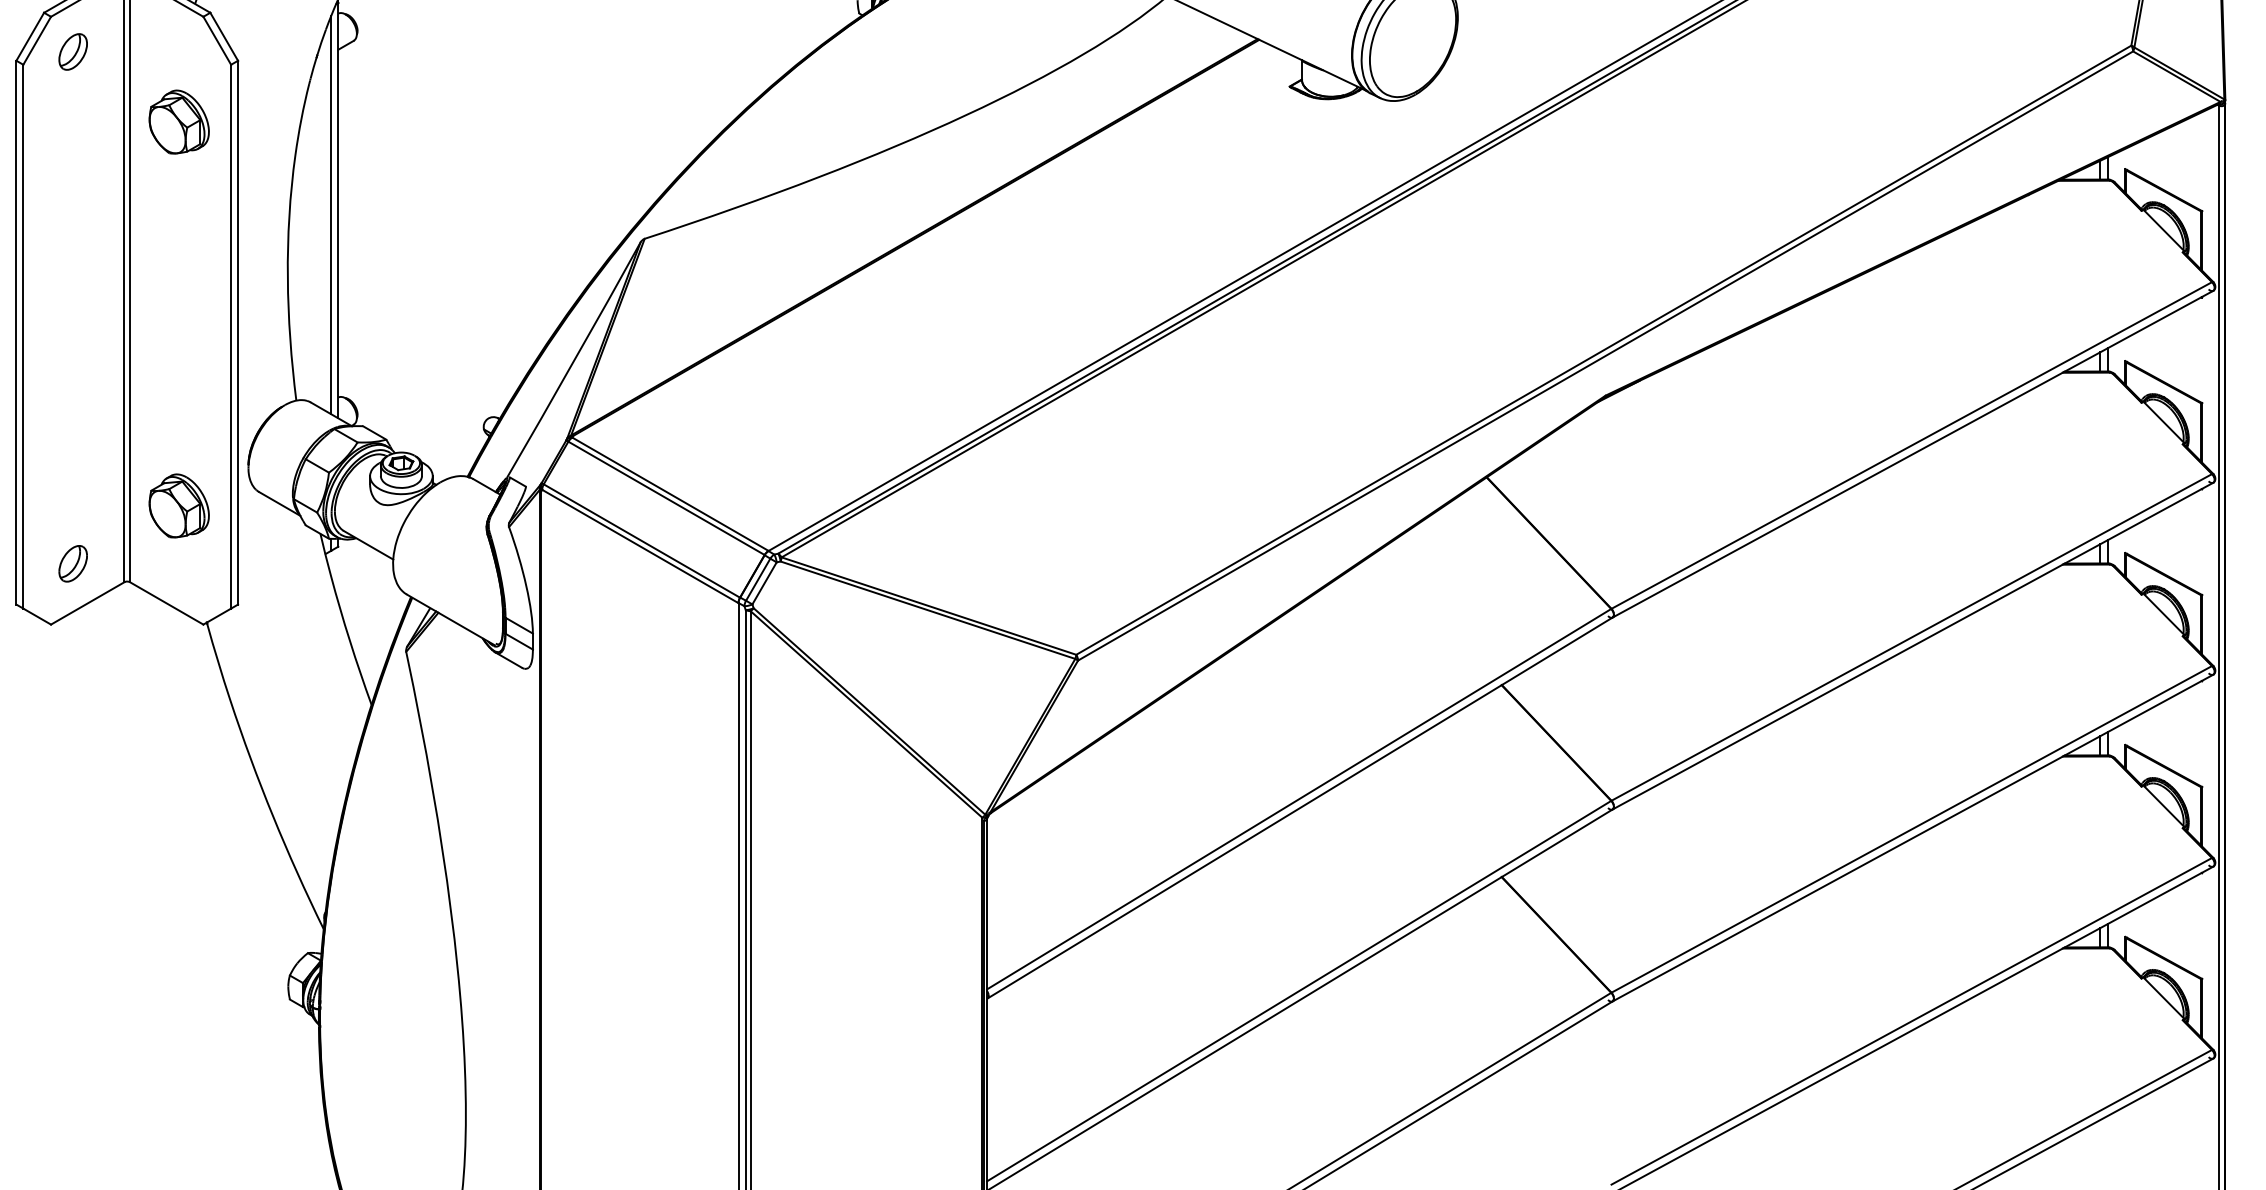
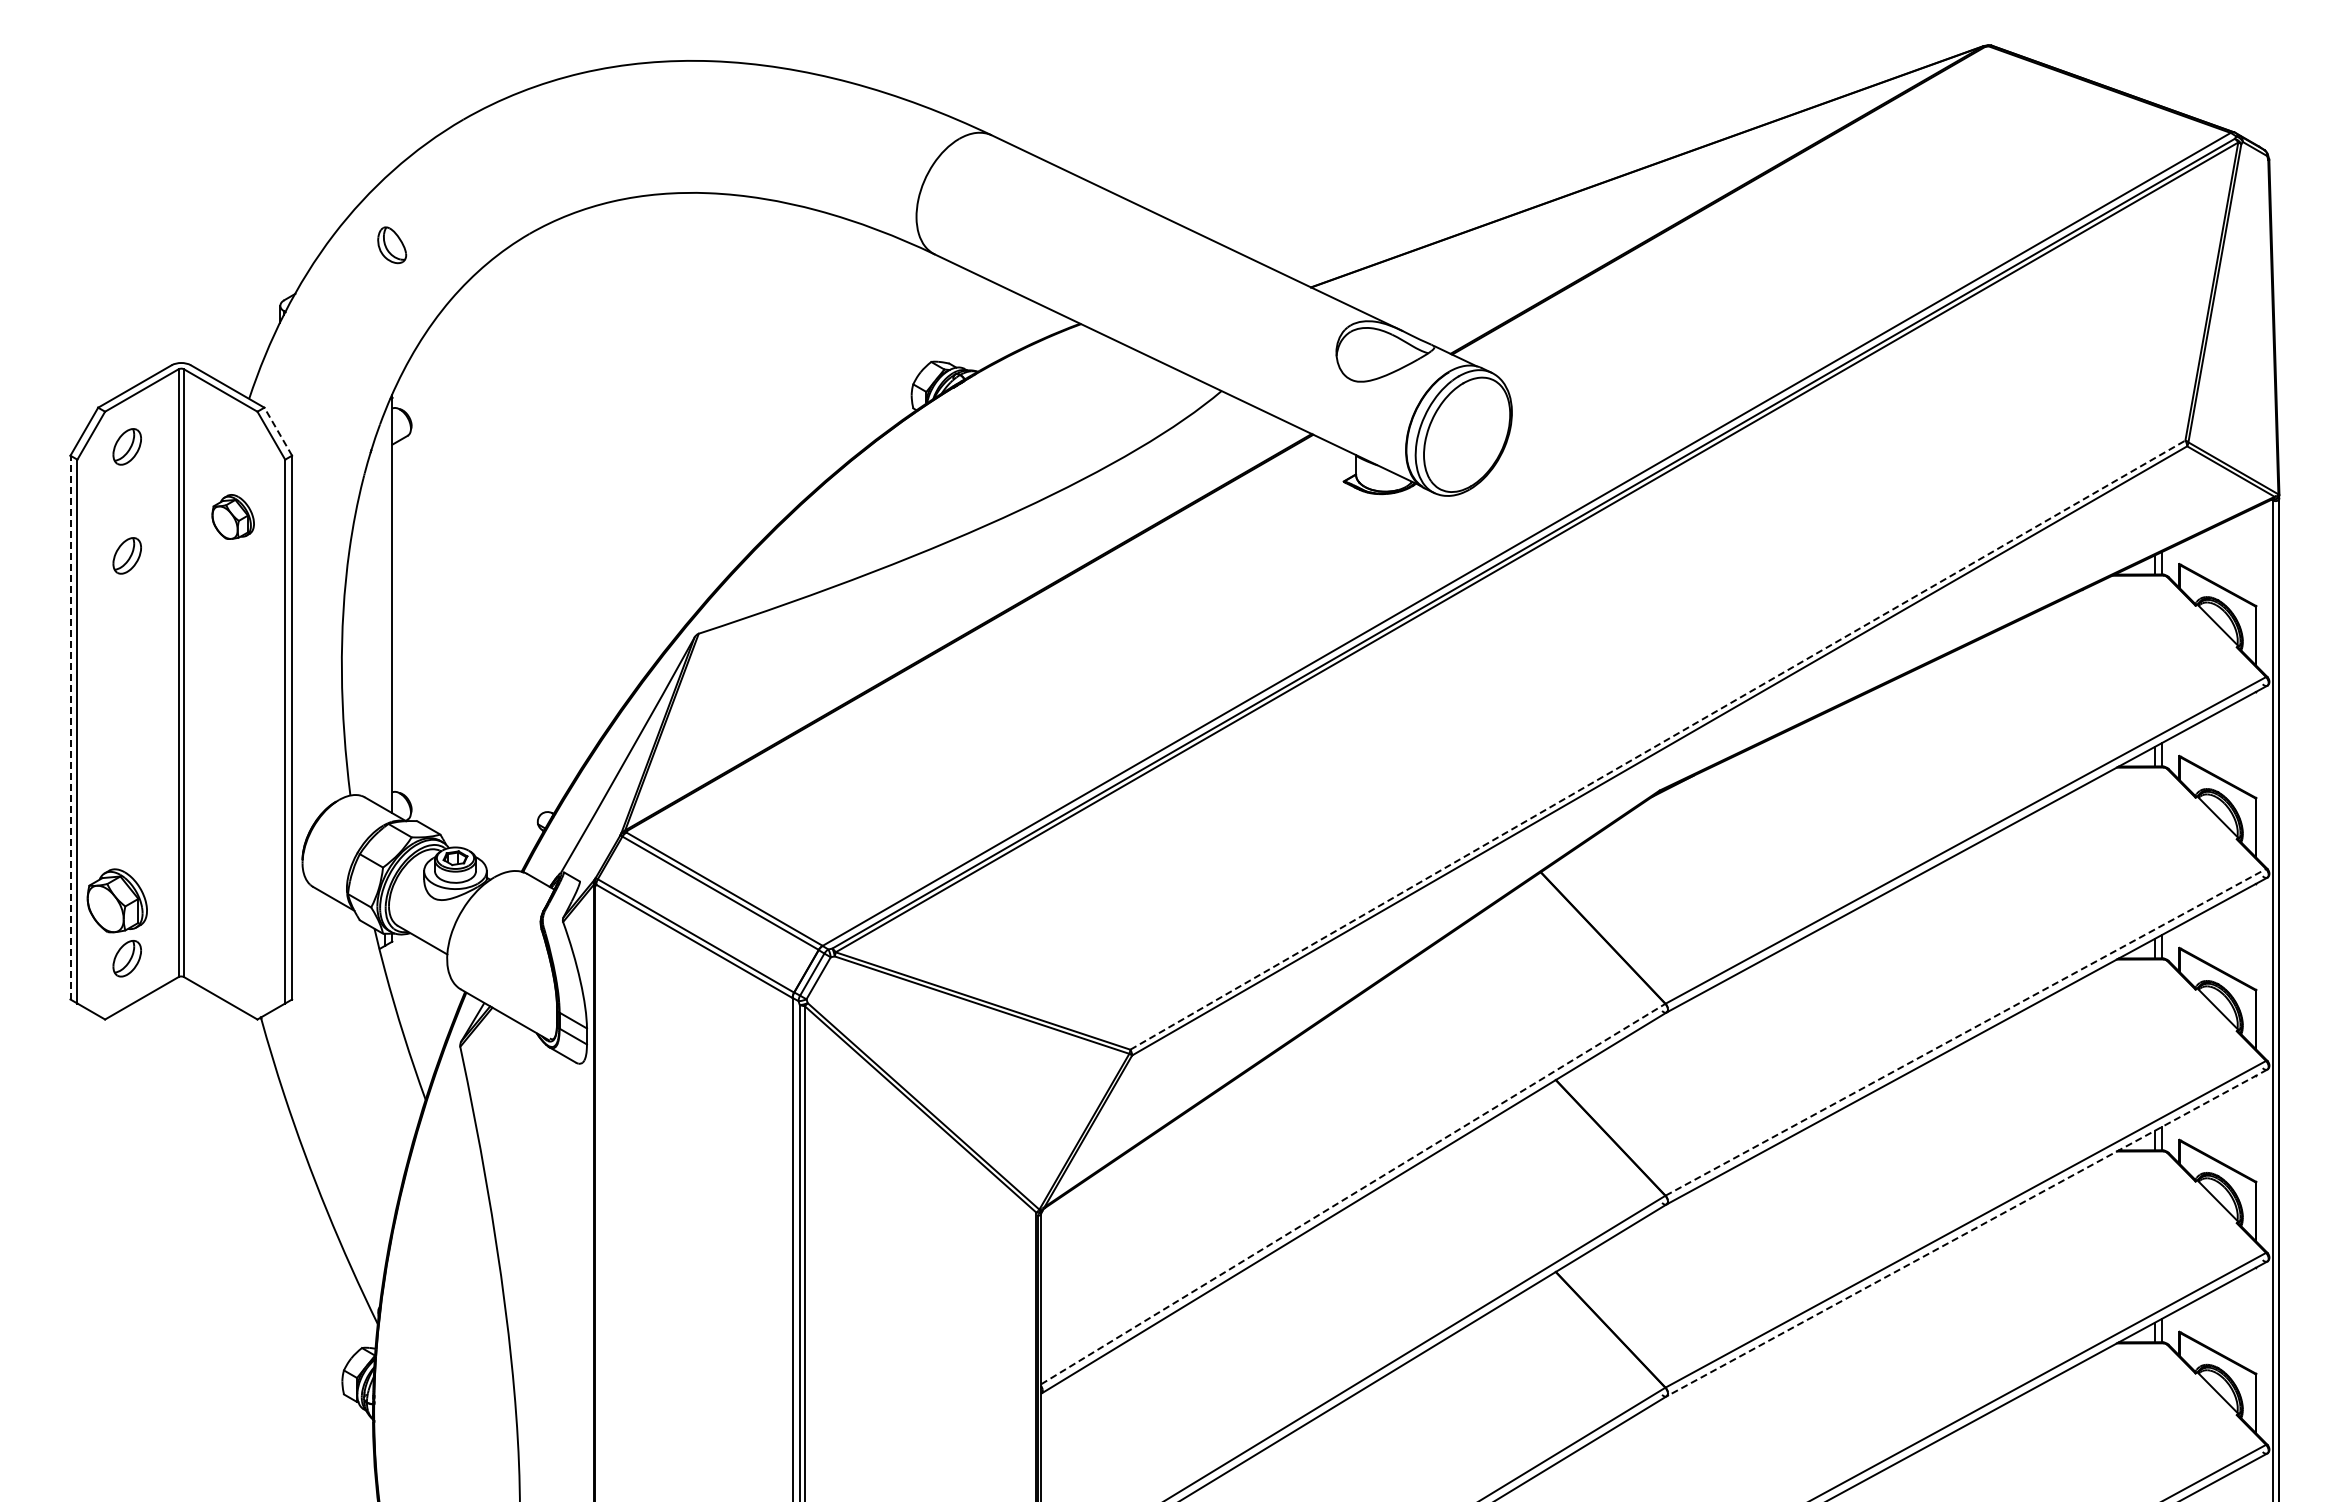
line: (224, 36) -> (278, 431), solid -> dashed
part: (178, 121) -> (232, 516), size x0.7
part: (72, 160) -> (126, 555), added
line: (331, 214) -> (385, 609), removed
line: (16, 332) -> (70, 727), solid -> dashed
line: (1604, 349) -> (1658, 744), solid -> dashed
part: (178, 505) -> (116, 900), moved
line: (1911, 637) -> (1965, 1032), solid -> dashed
line: (1299, 798) -> (1353, 1193), solid -> dashed
line: (1913, 837) -> (1967, 1232), solid -> dashed

